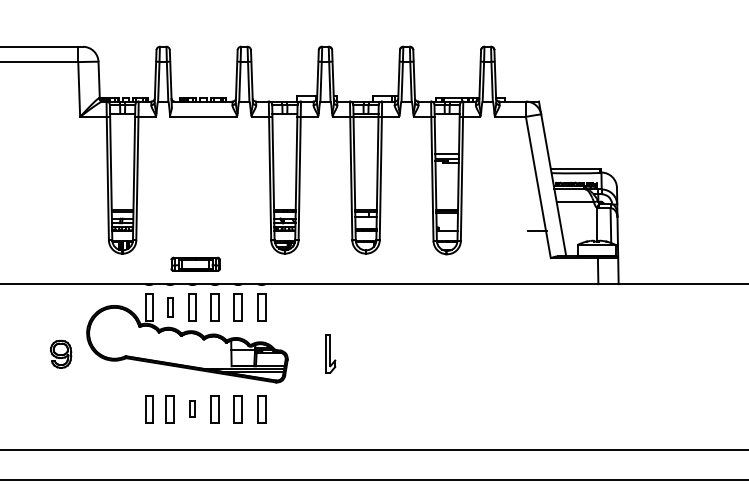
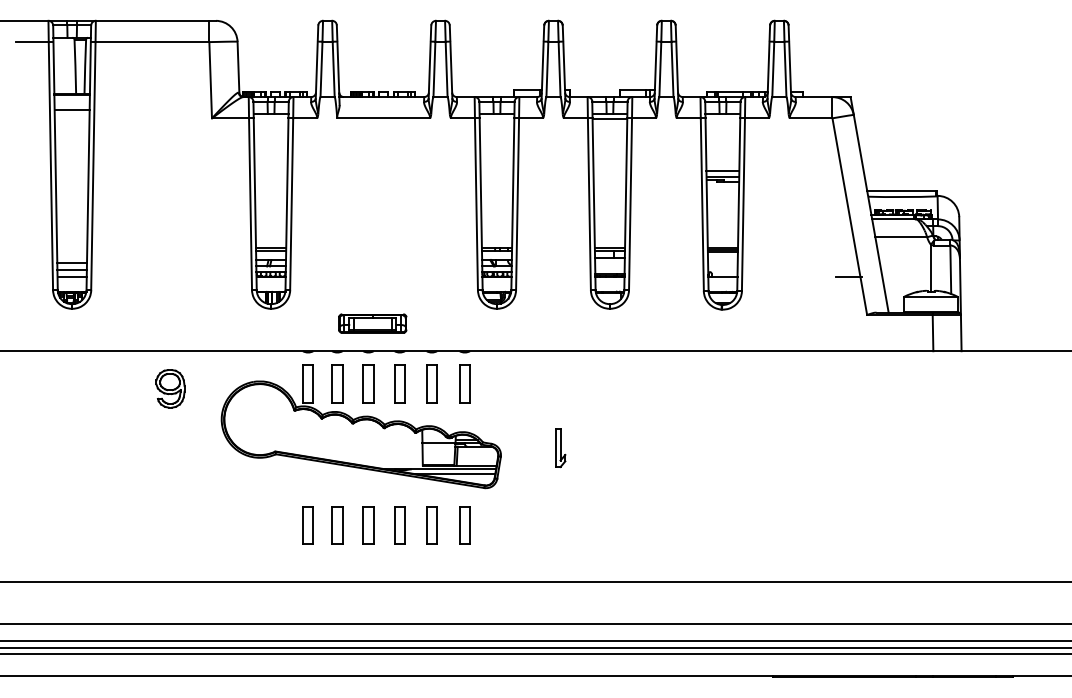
part: (170, 307) -> (337, 383), size x1.43
part: (61, 354) -> (170, 388), moved
part: (330, 354) -> (560, 448), size x0.71
part: (192, 409) -> (368, 525), size x1.67

